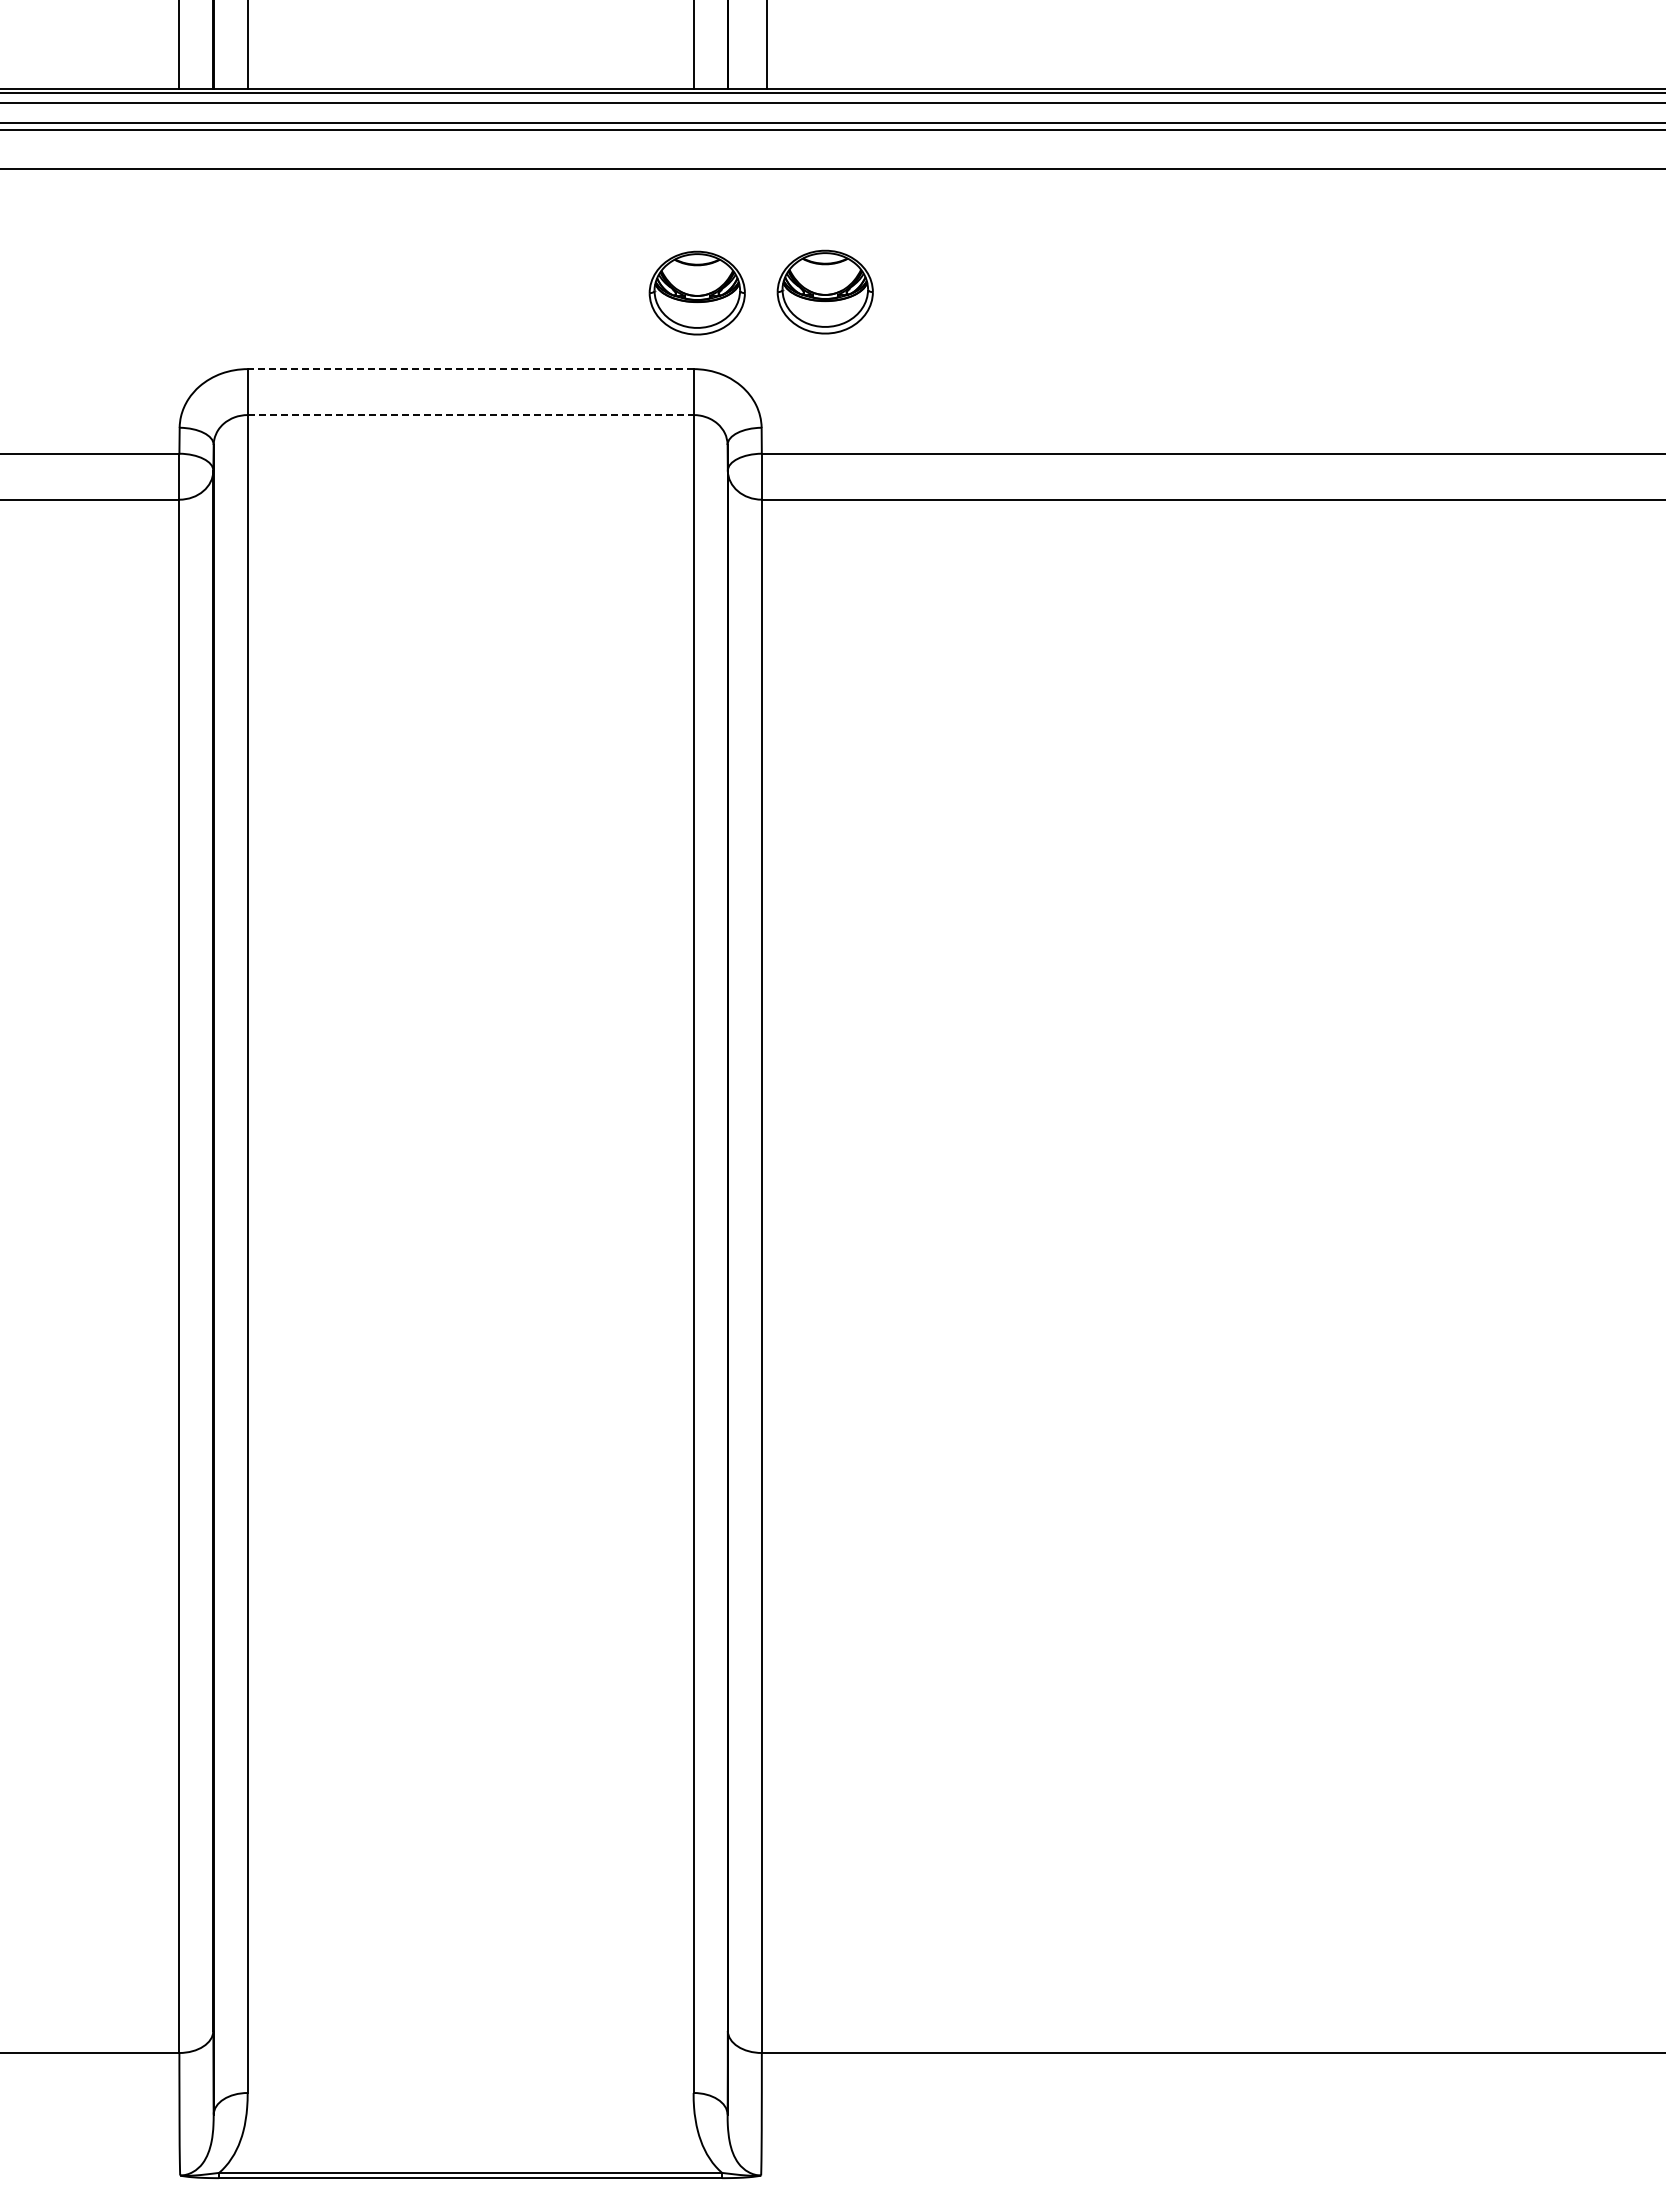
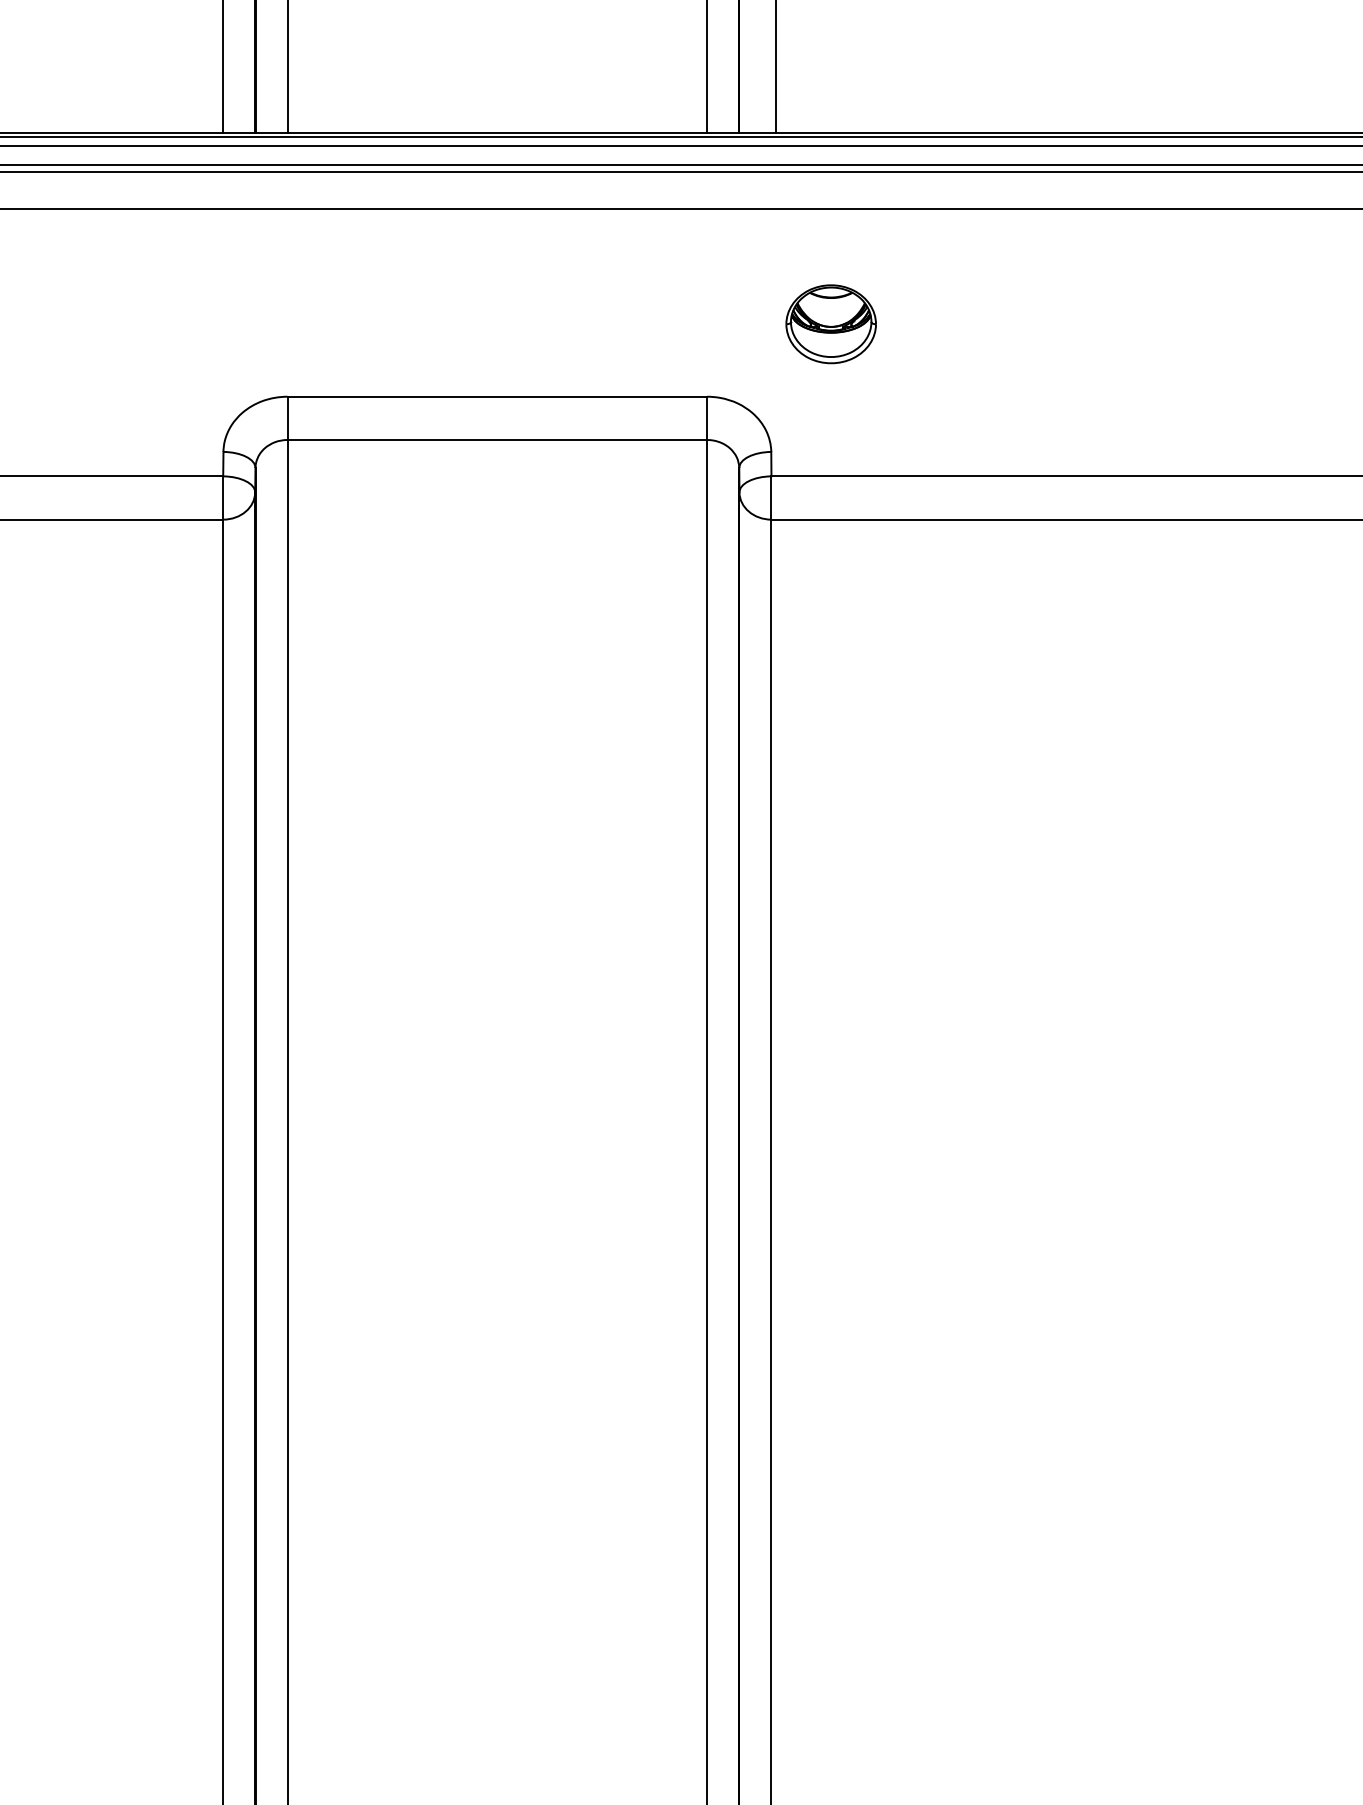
part: (696, 292) -> (709, 324), removed
line: (470, 369) -> (497, 397), dashed -> solid
line: (470, 415) -> (497, 440), dashed -> solid

